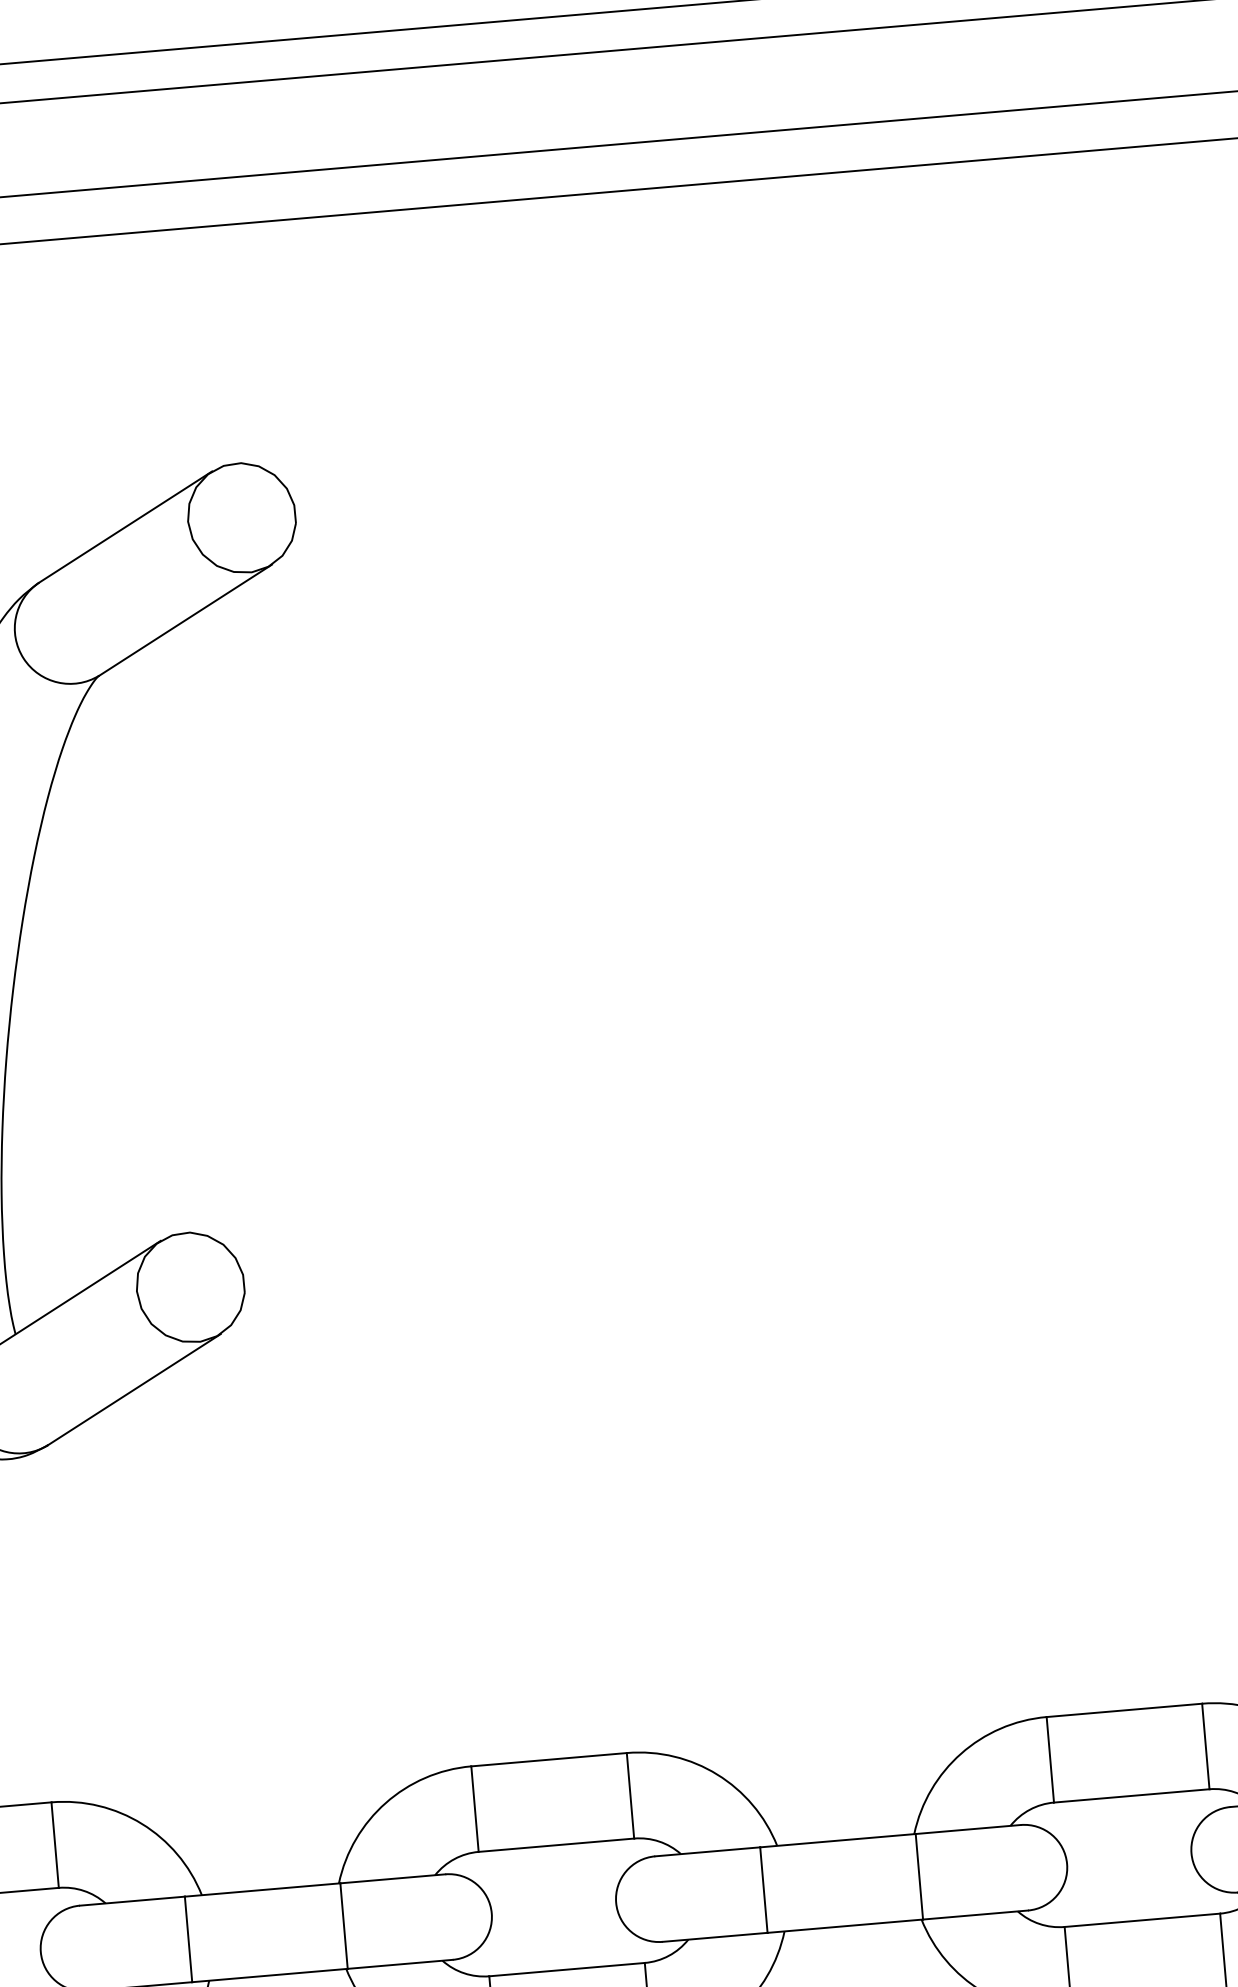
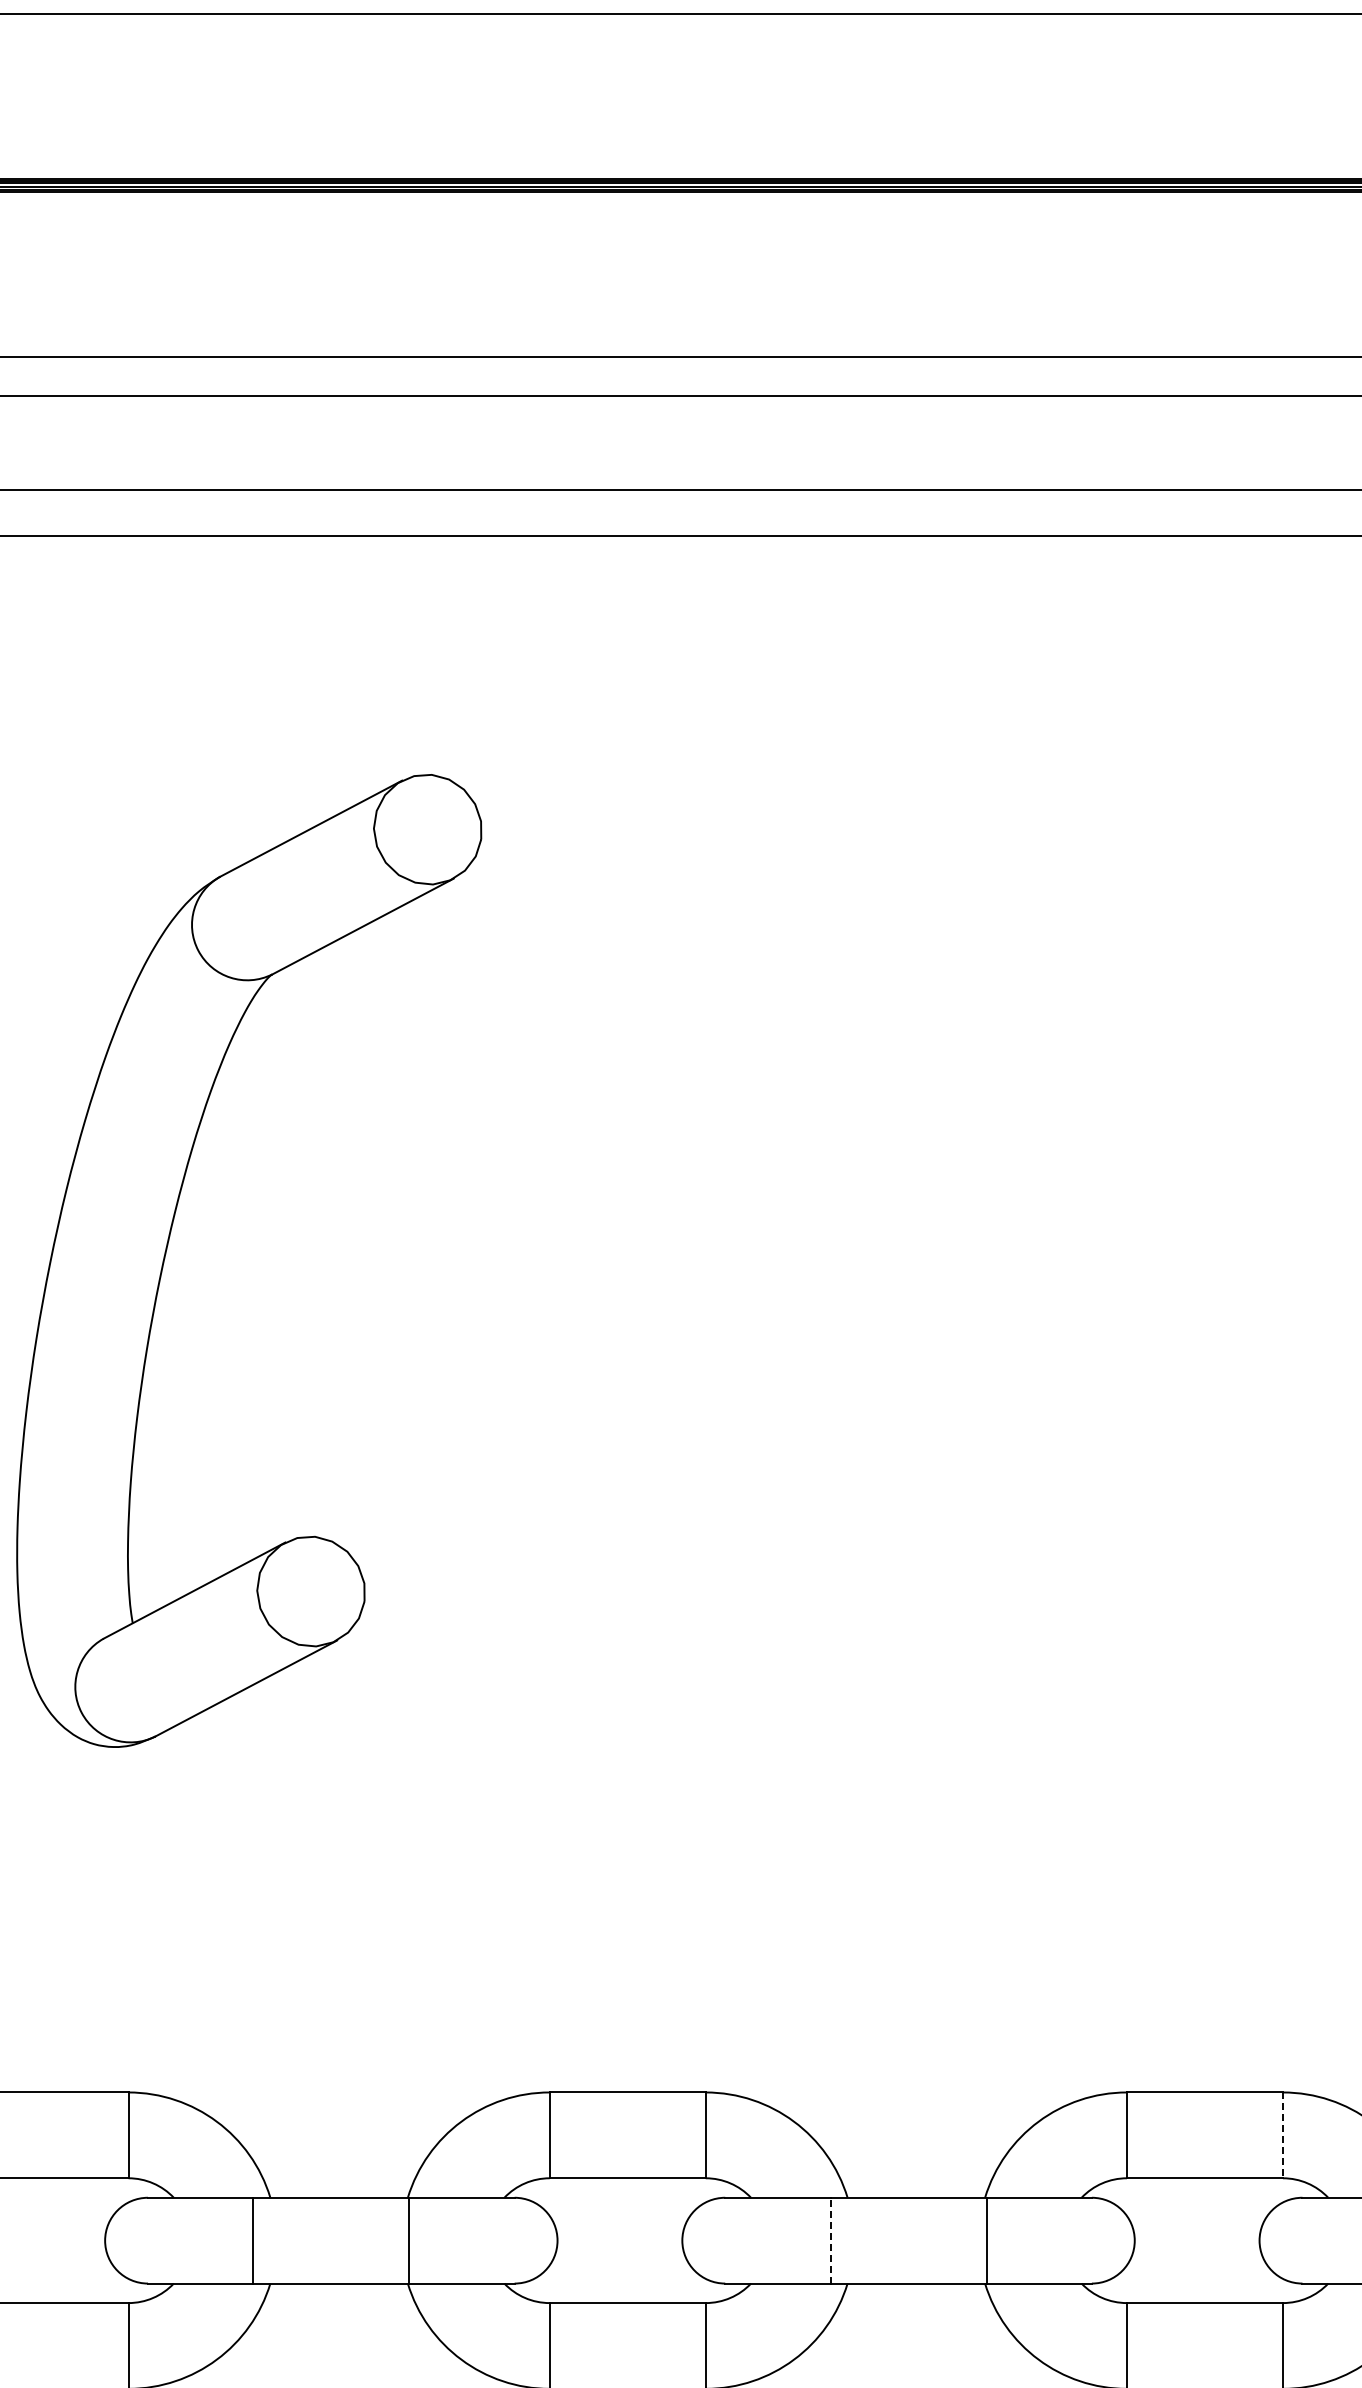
line: (1205, 1746) -> (1282, 2135), solid -> dashed
line: (763, 1889) -> (830, 2240), solid -> dashed

